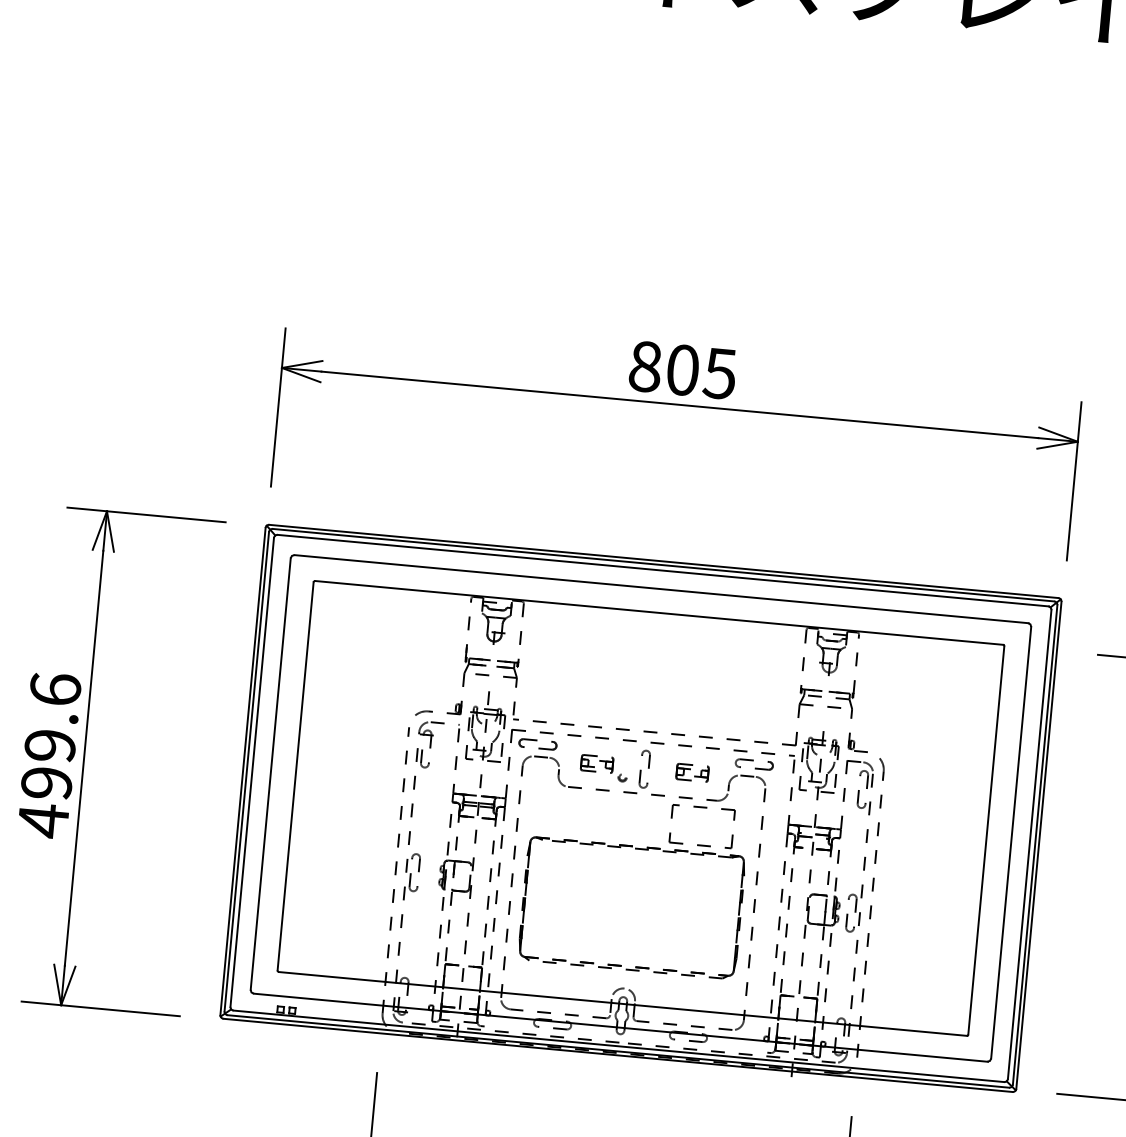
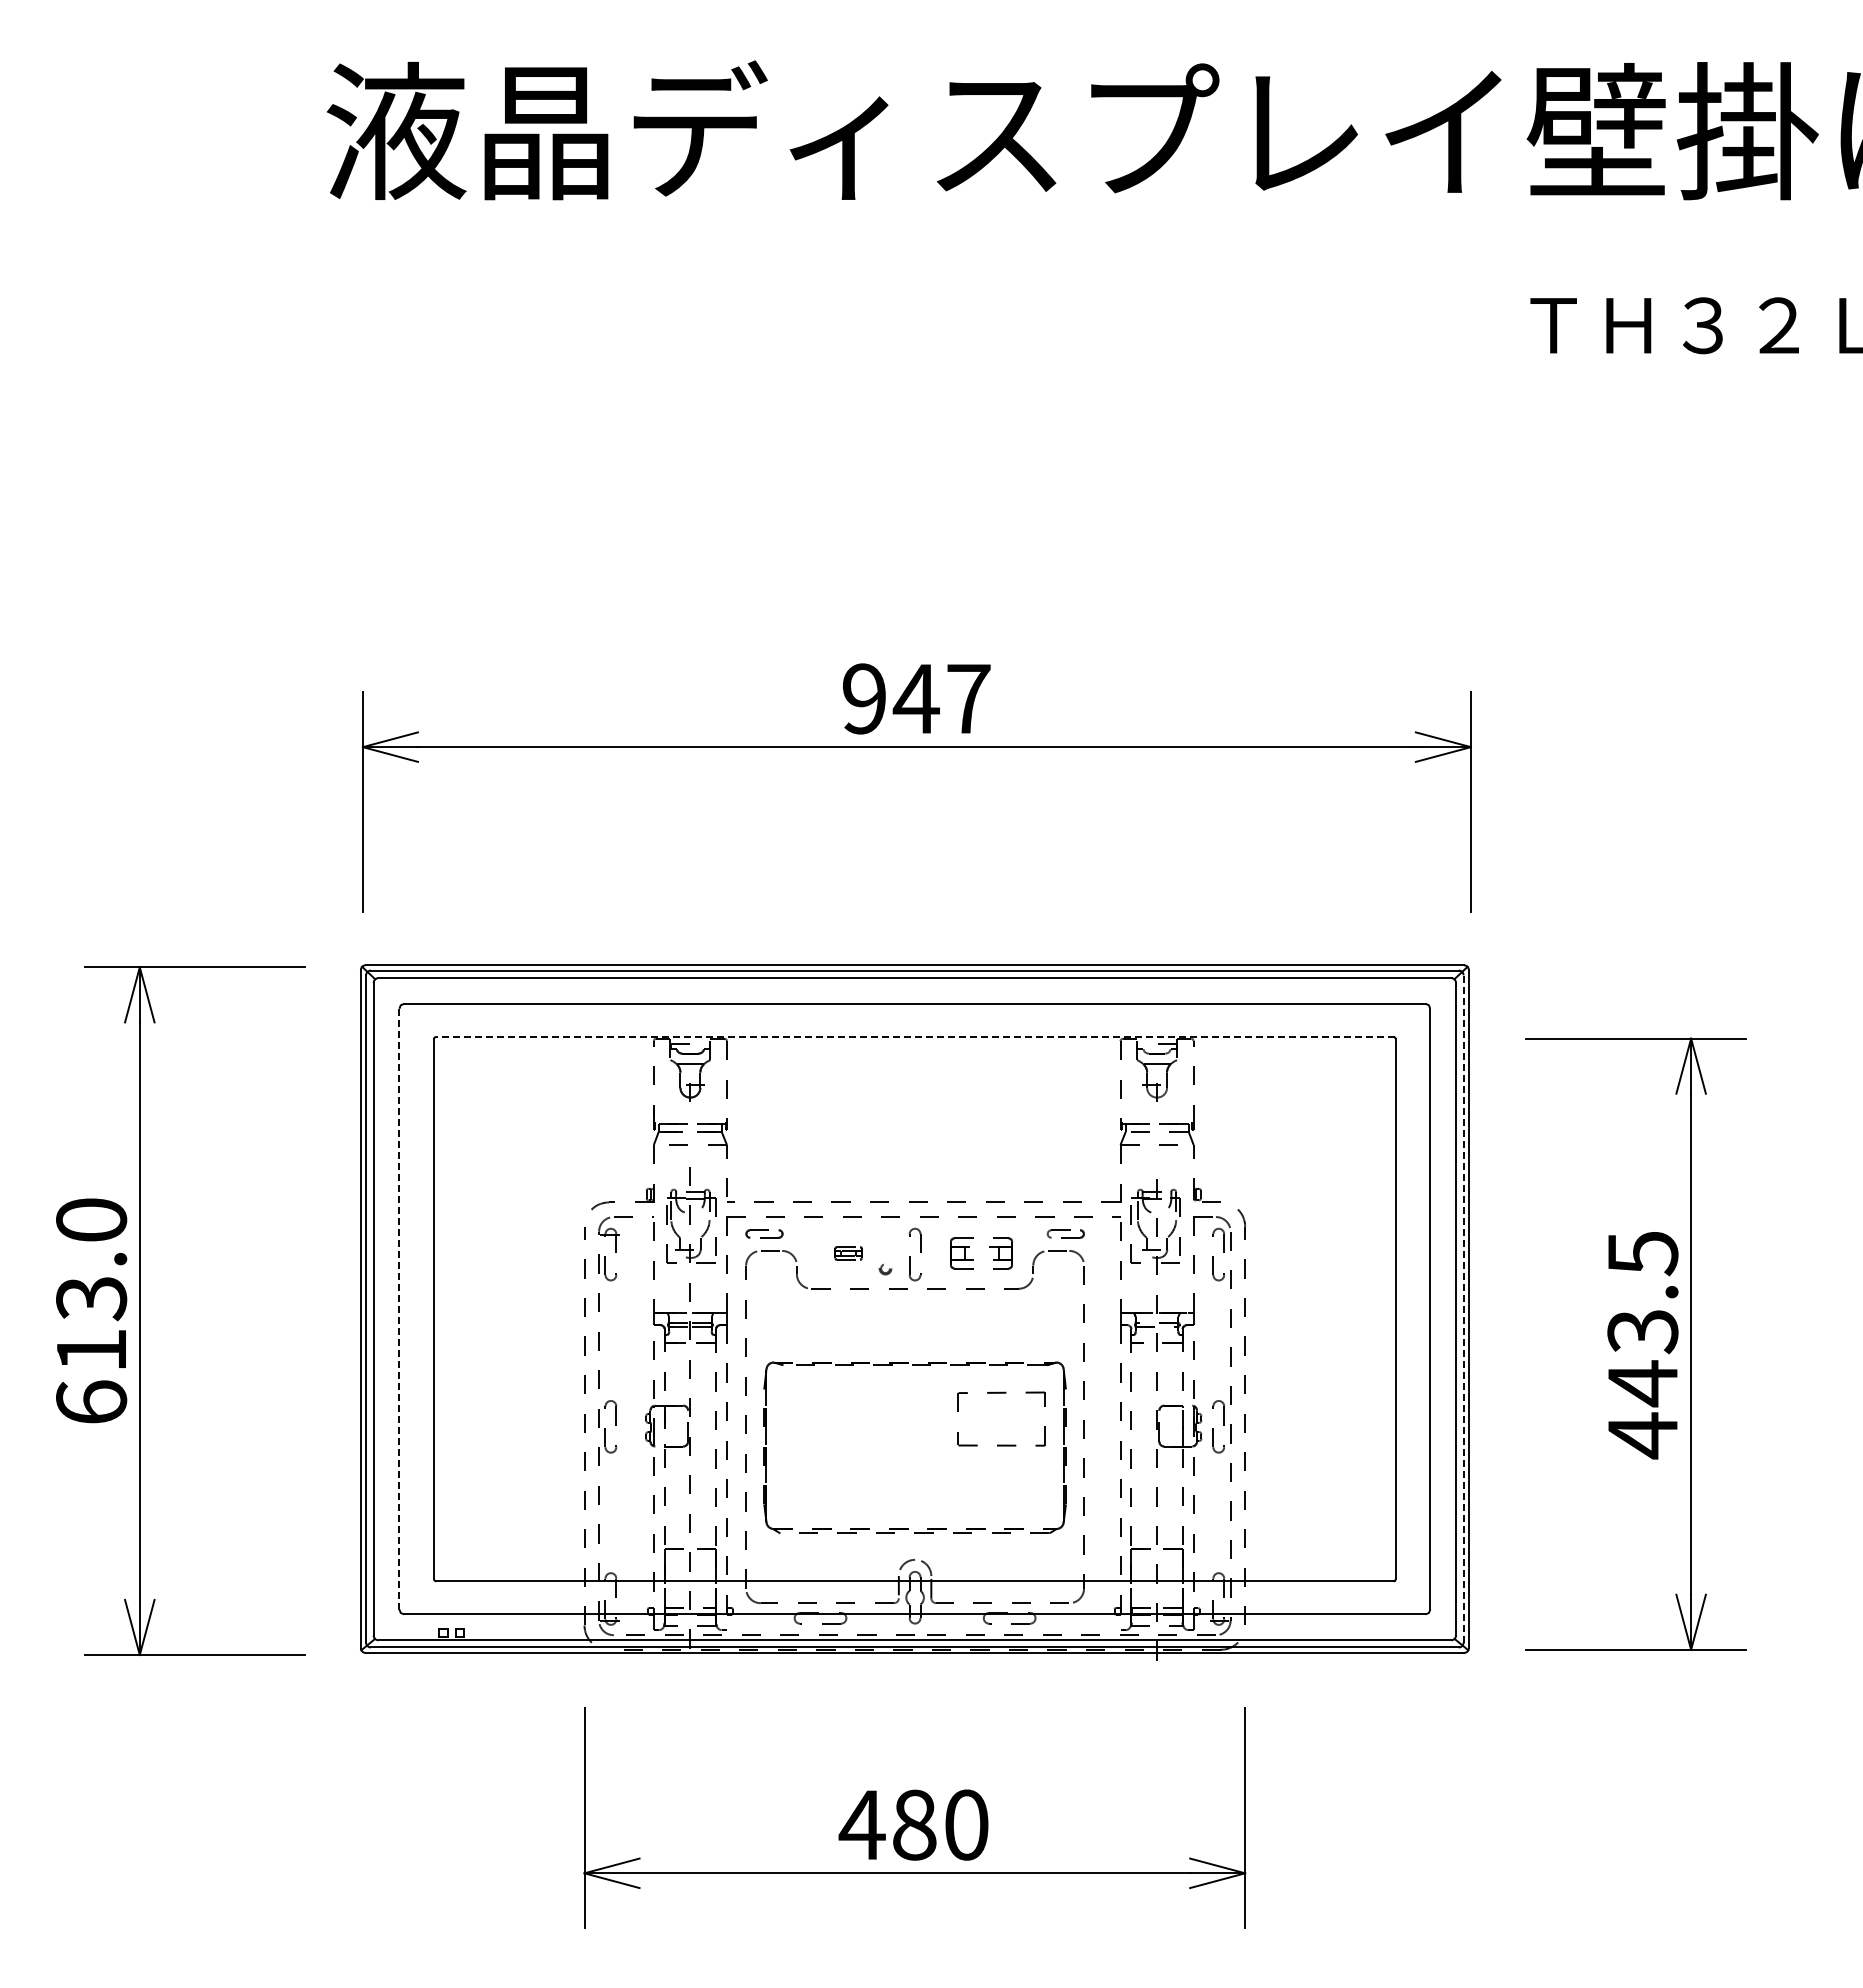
text: (682, 369) -> (916, 698), 805 -> 947
line: (658, 612) -> (914, 1036), solid -> dashed
part: (538, 744) -> (764, 1233), size x0.7
text: (49, 755) -> (91, 1312), 499.6 -> 613.0
part: (597, 764) -> (848, 1253), size x0.6
part: (754, 764) -> (1065, 1233), size x0.7
part: (692, 772) -> (981, 1253), size x1.4
line: (270, 773) -> (399, 1308), solid -> dashed
part: (703, 807) -> (1001, 1393), moved
line: (1035, 844) -> (1463, 1308), solid -> dashed

